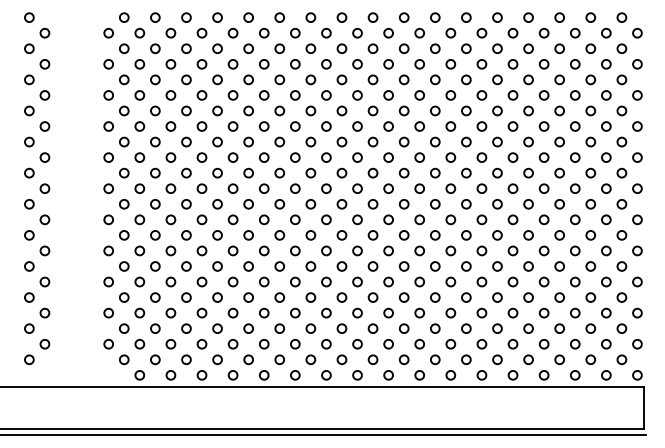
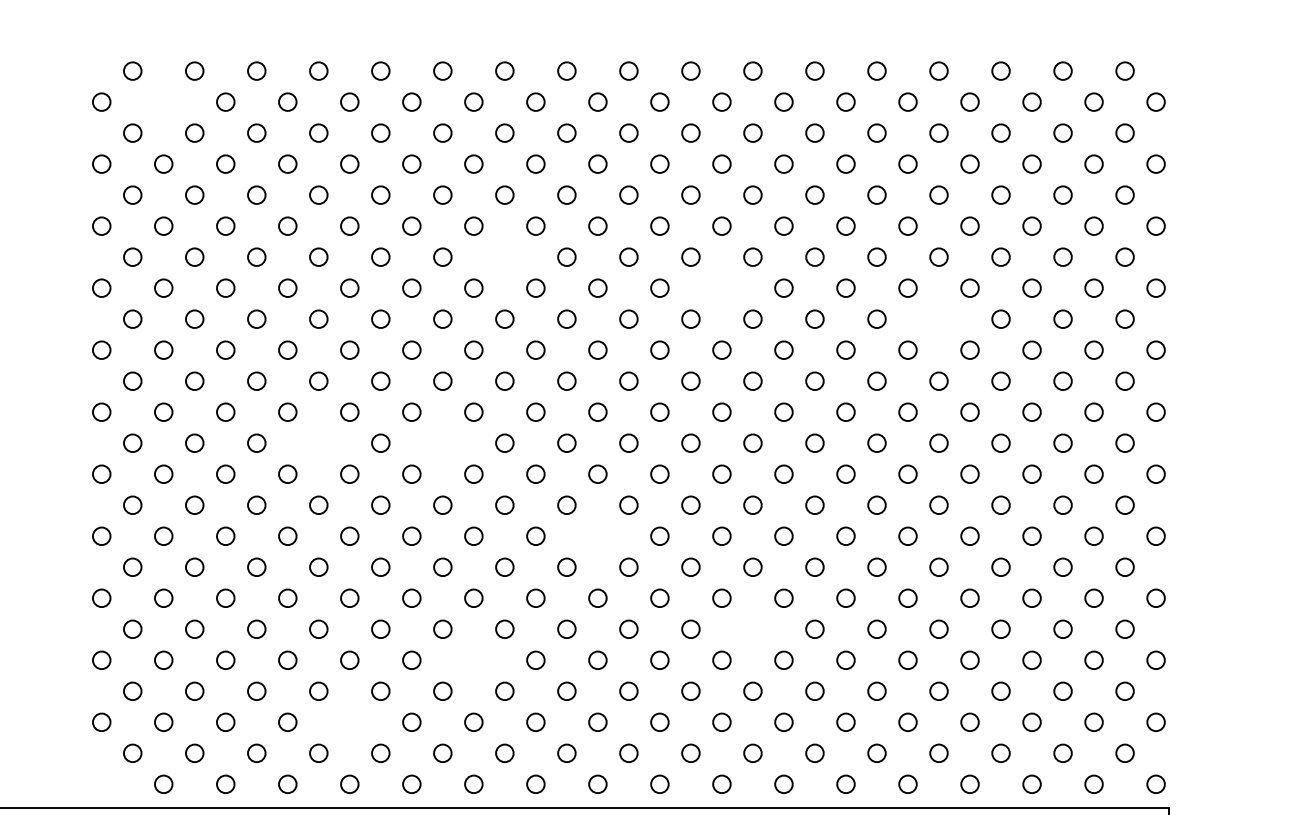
circle: (139, 33) -> (163, 102), removed
circle: (310, 110) -> (504, 256), removed
circle: (419, 126) -> (721, 288), removed
circle: (528, 141) -> (938, 318), removed
circle: (217, 204) -> (318, 443), removed
circle: (279, 204) -> (442, 443), removed
circle: (357, 250) -> (597, 535), removed
circle: (435, 297) -> (753, 629), removed
circle: (295, 312) -> (474, 659), removed
circle: (232, 344) -> (348, 722), removed

